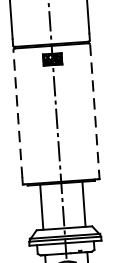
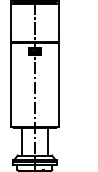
line: (94, 110) -> (58, 84), dashed -> solid
line: (18, 113) -> (11, 83), dashed -> solid

